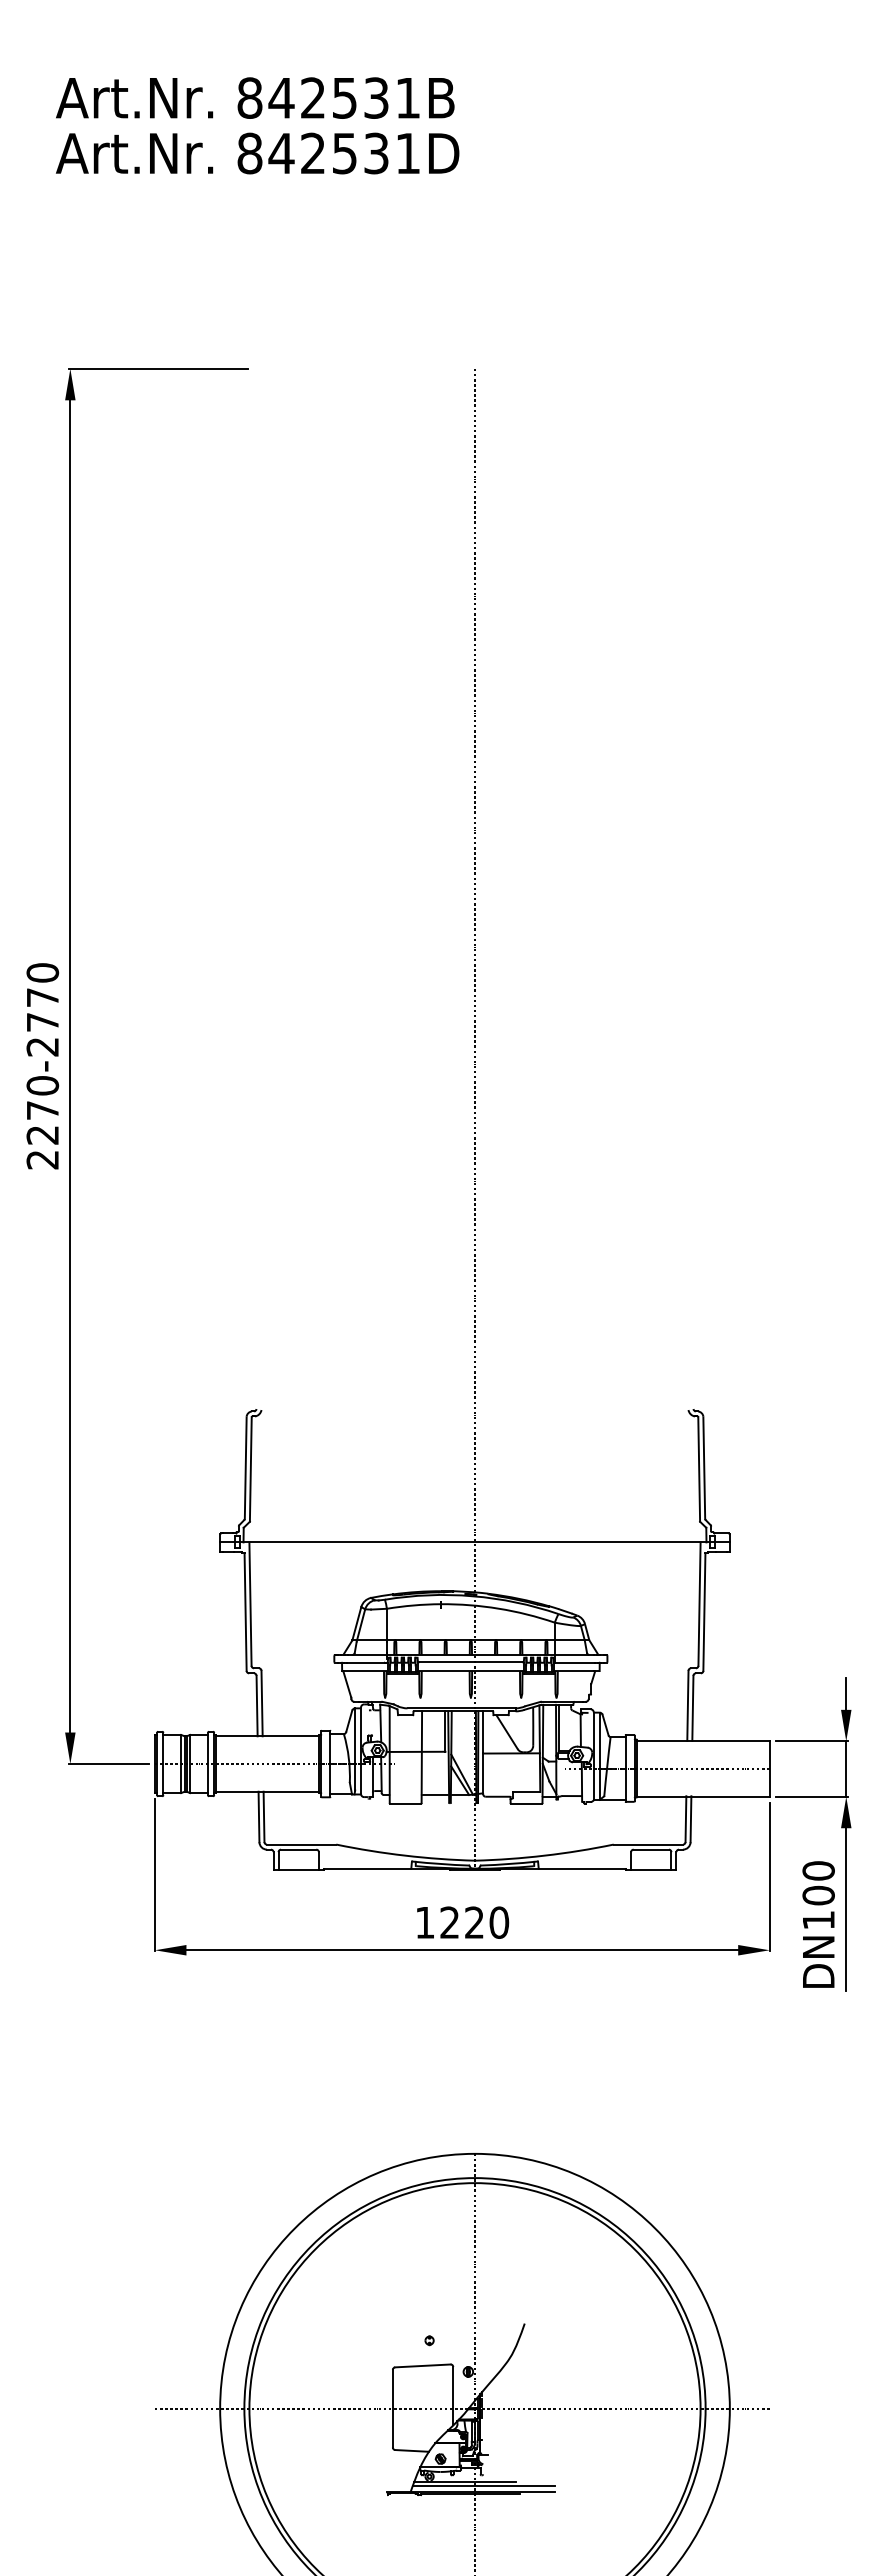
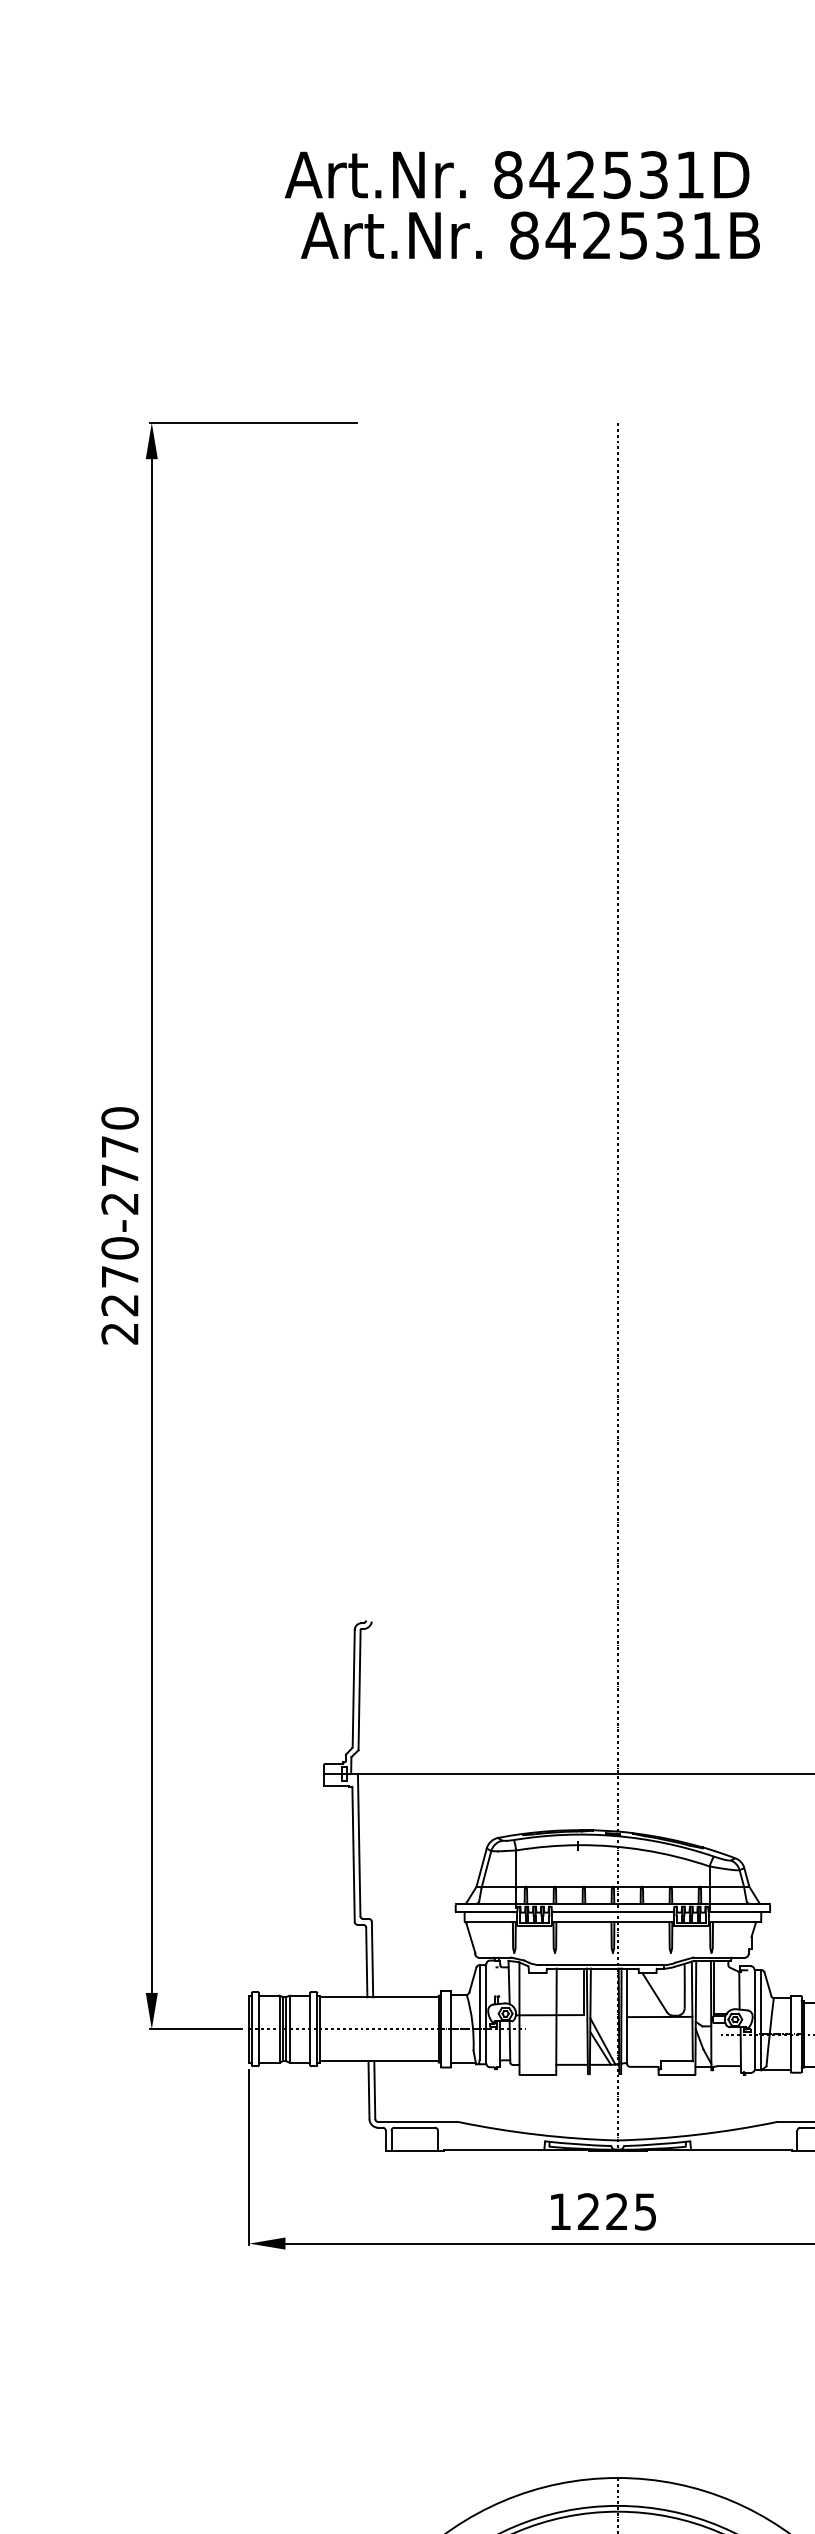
text: (255, 97) -> (530, 234), moved
text: (257, 153) -> (516, 174), moved
text: (499, 1922) -> (645, 2211), 1220 -> 1225

